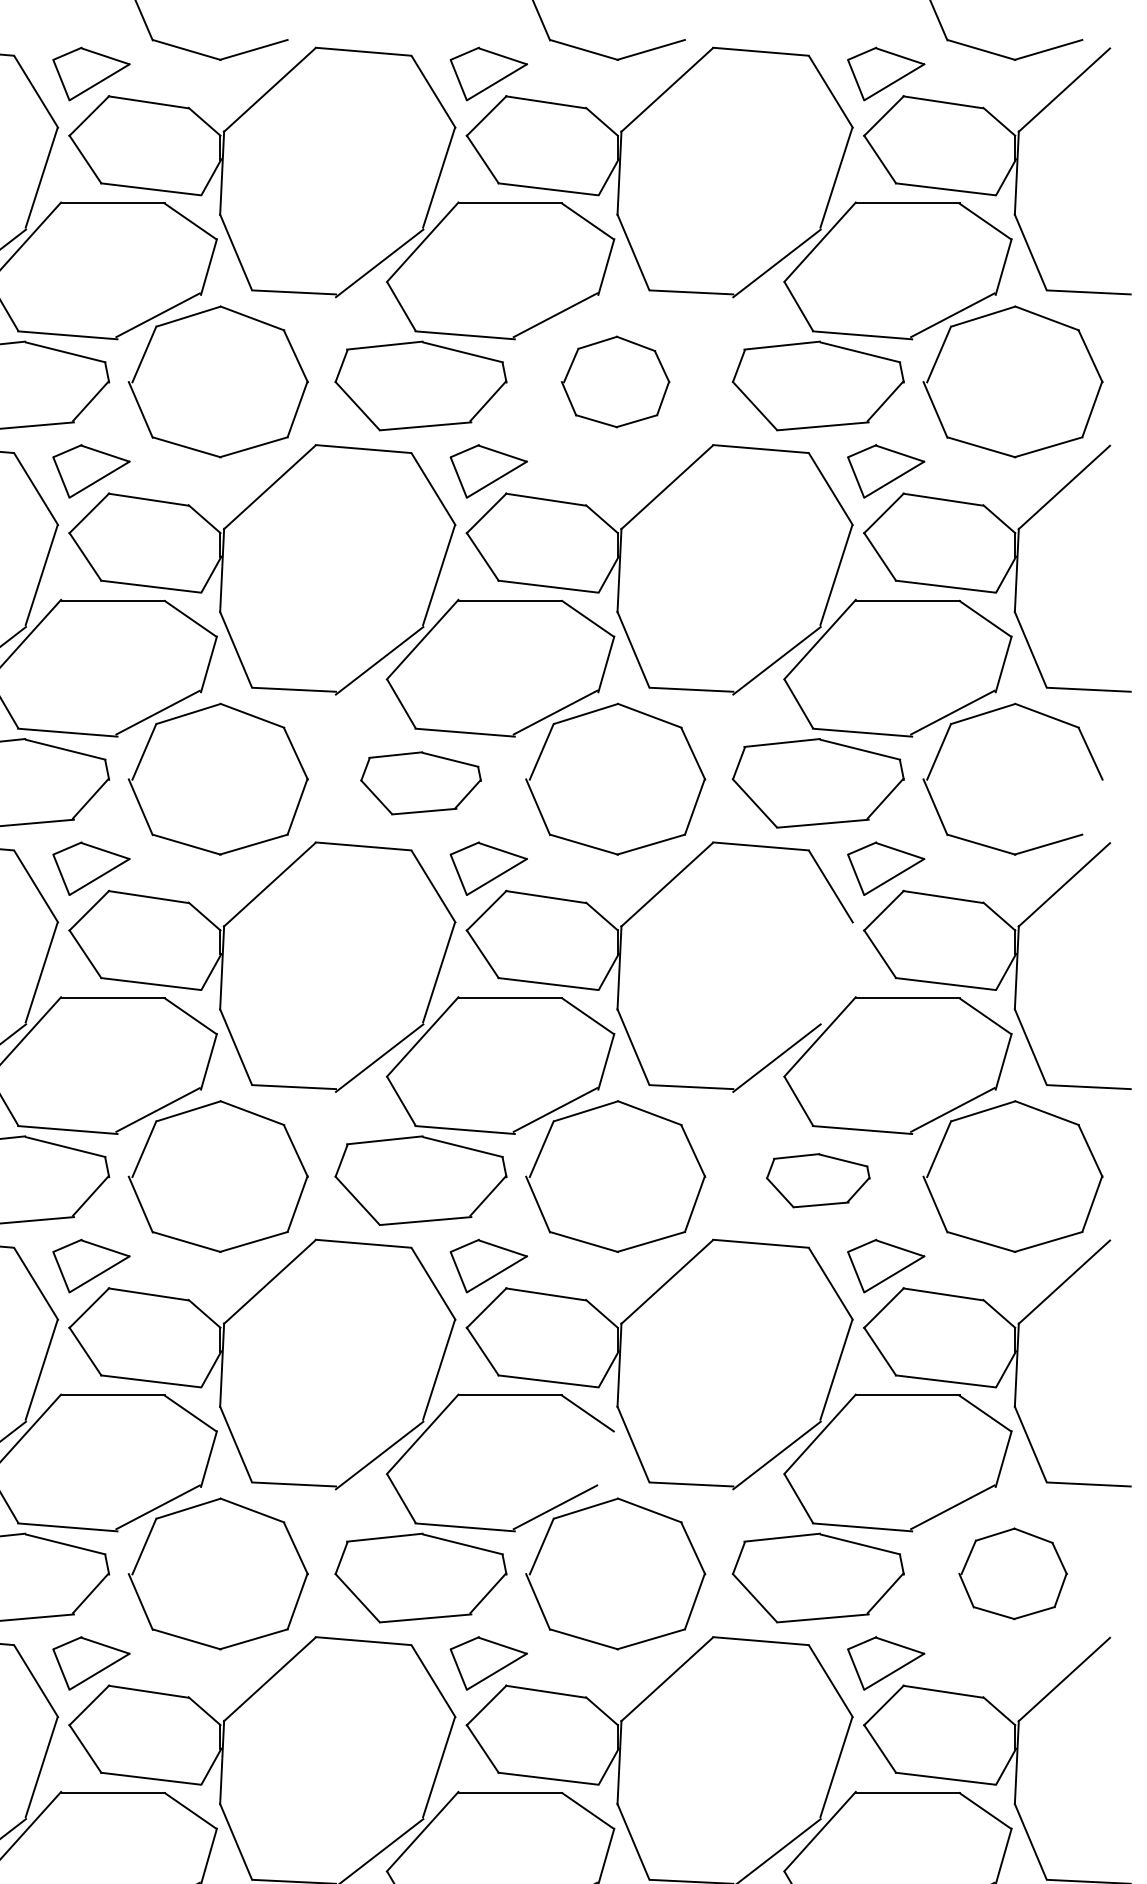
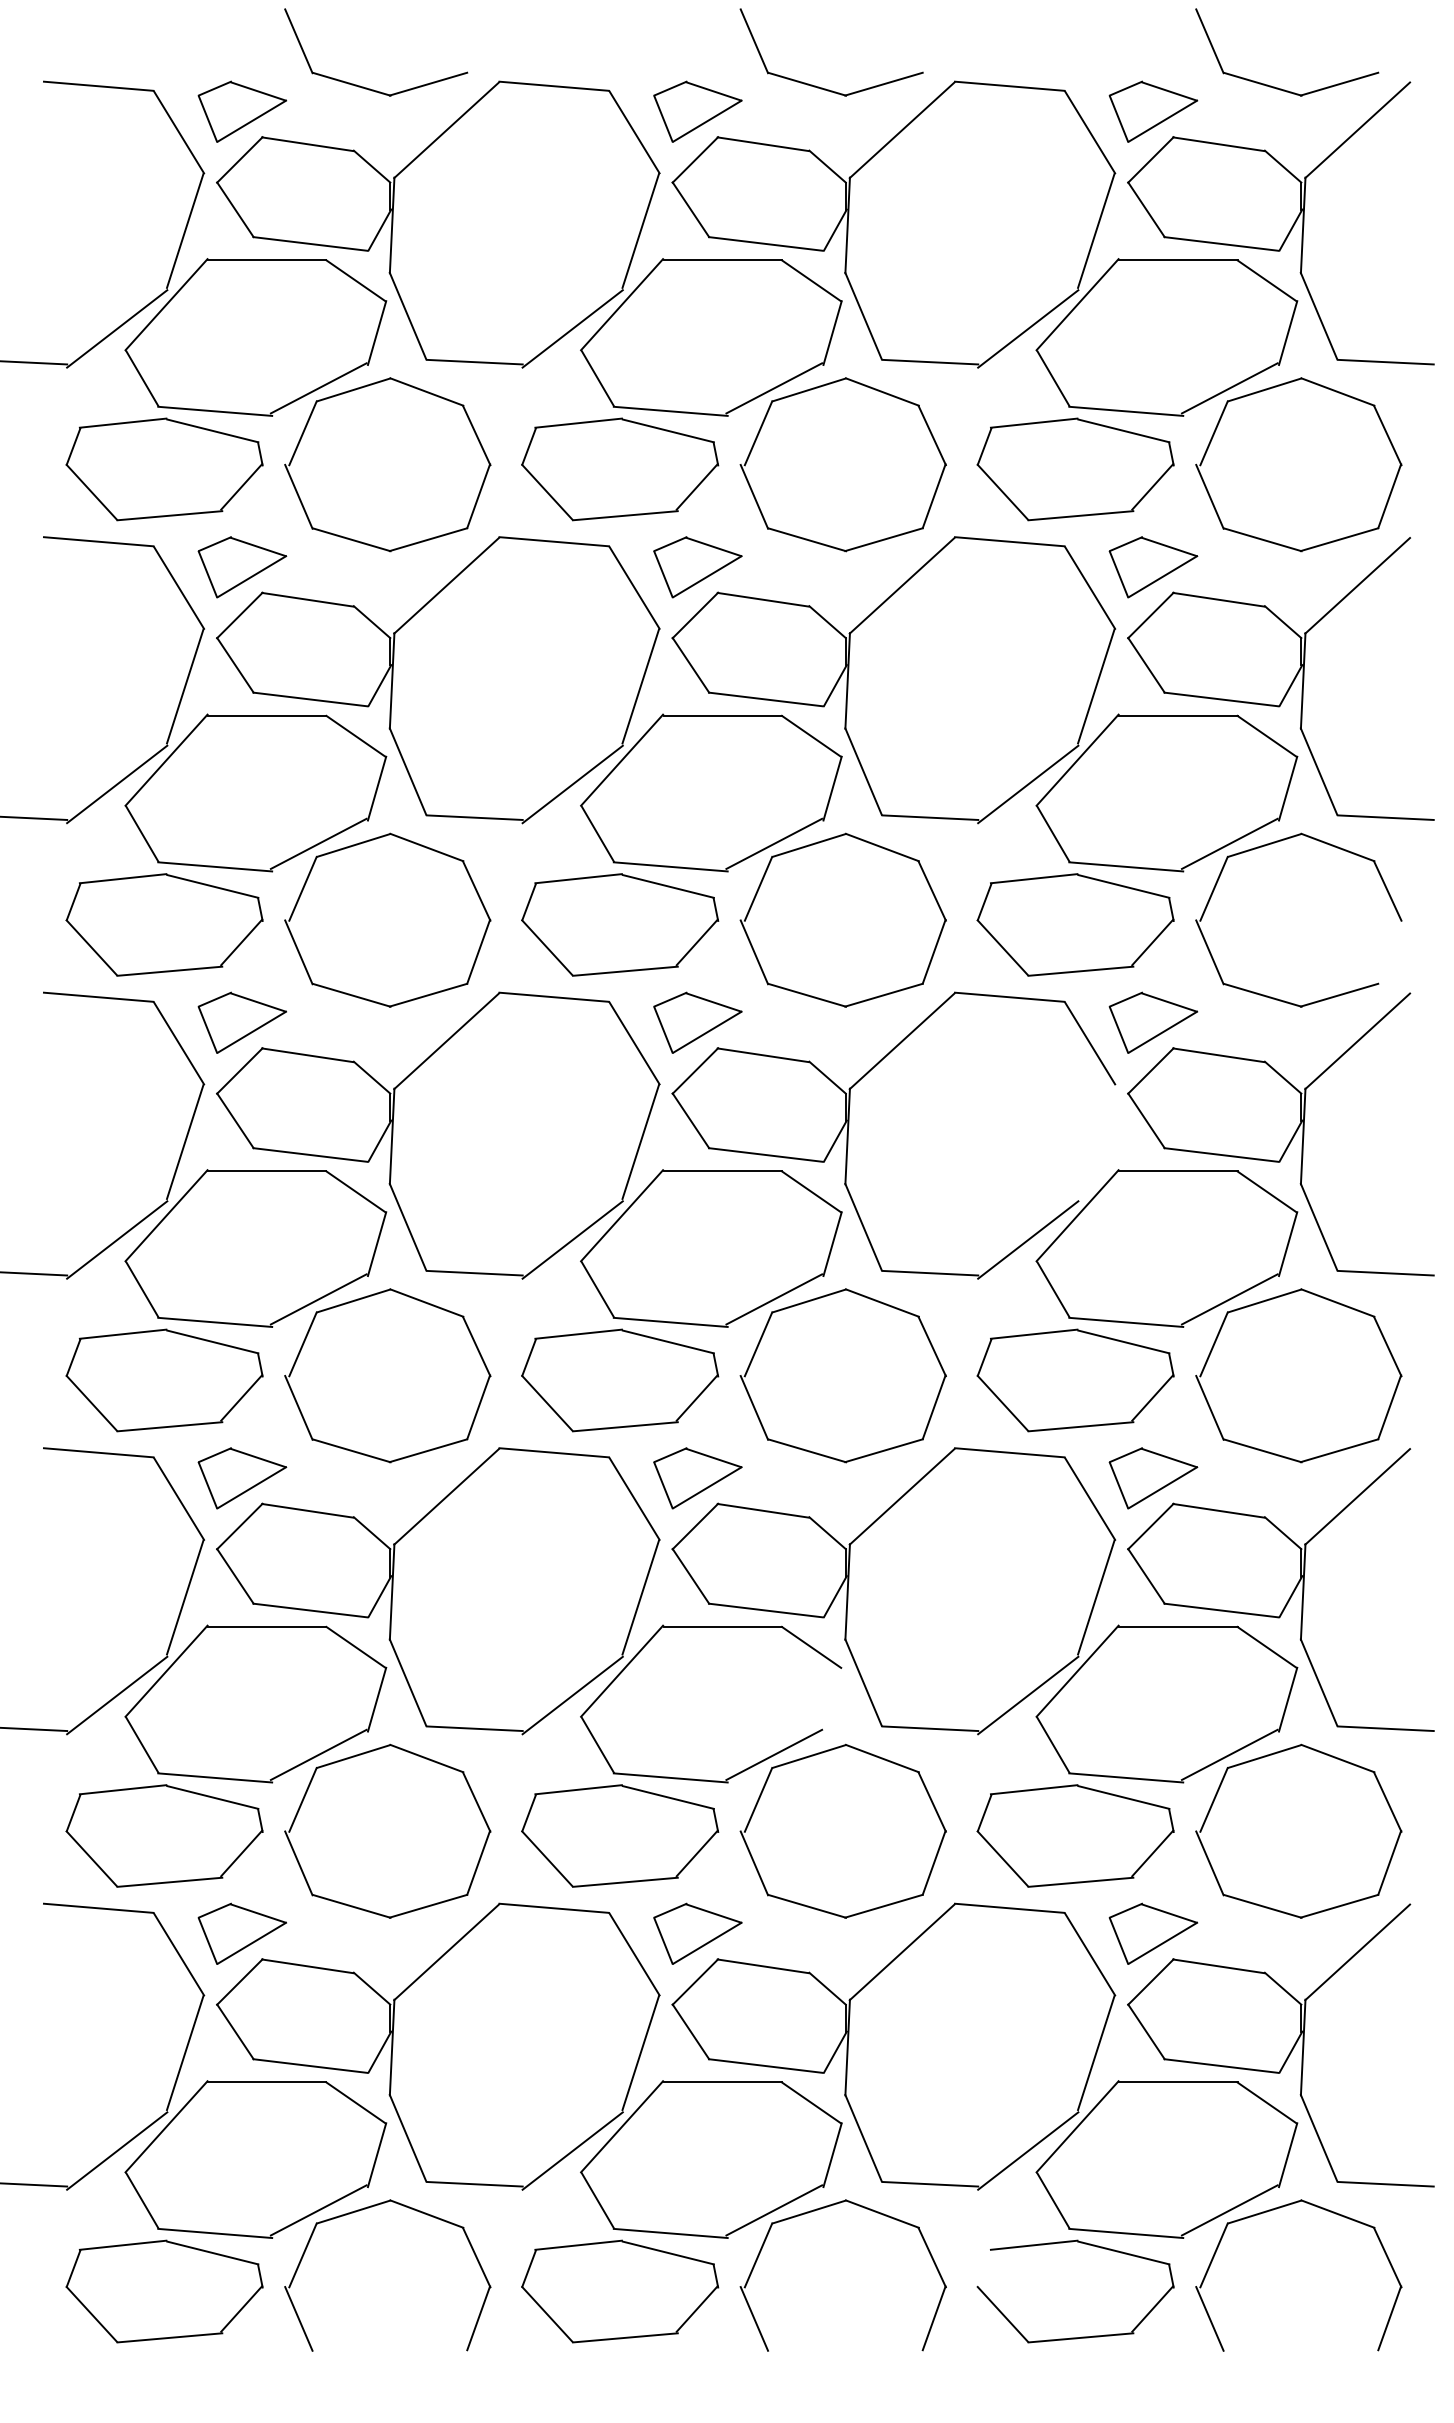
part: (614, 381) -> (842, 464), size x1.67
part: (421, 782) -> (620, 924), size x1.43
part: (818, 1180) -> (1075, 1380), size x1.67
part: (1012, 1573) -> (1298, 1830), size x1.67

